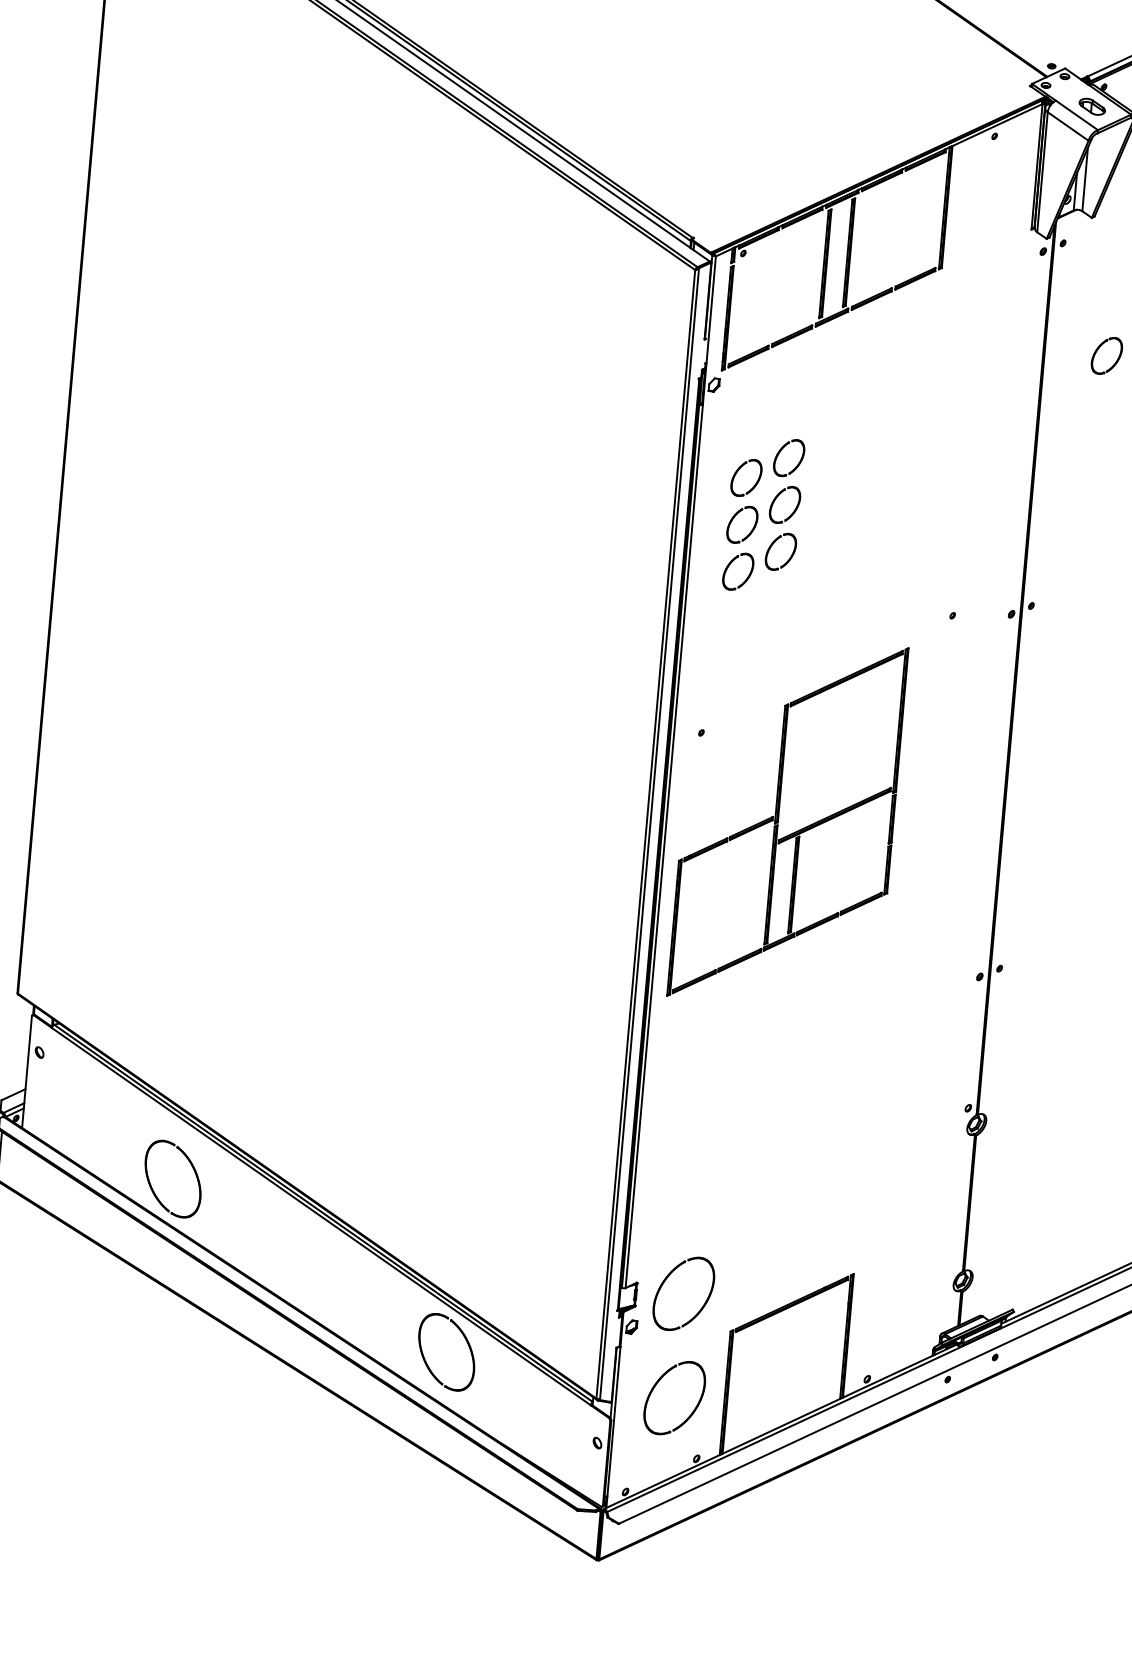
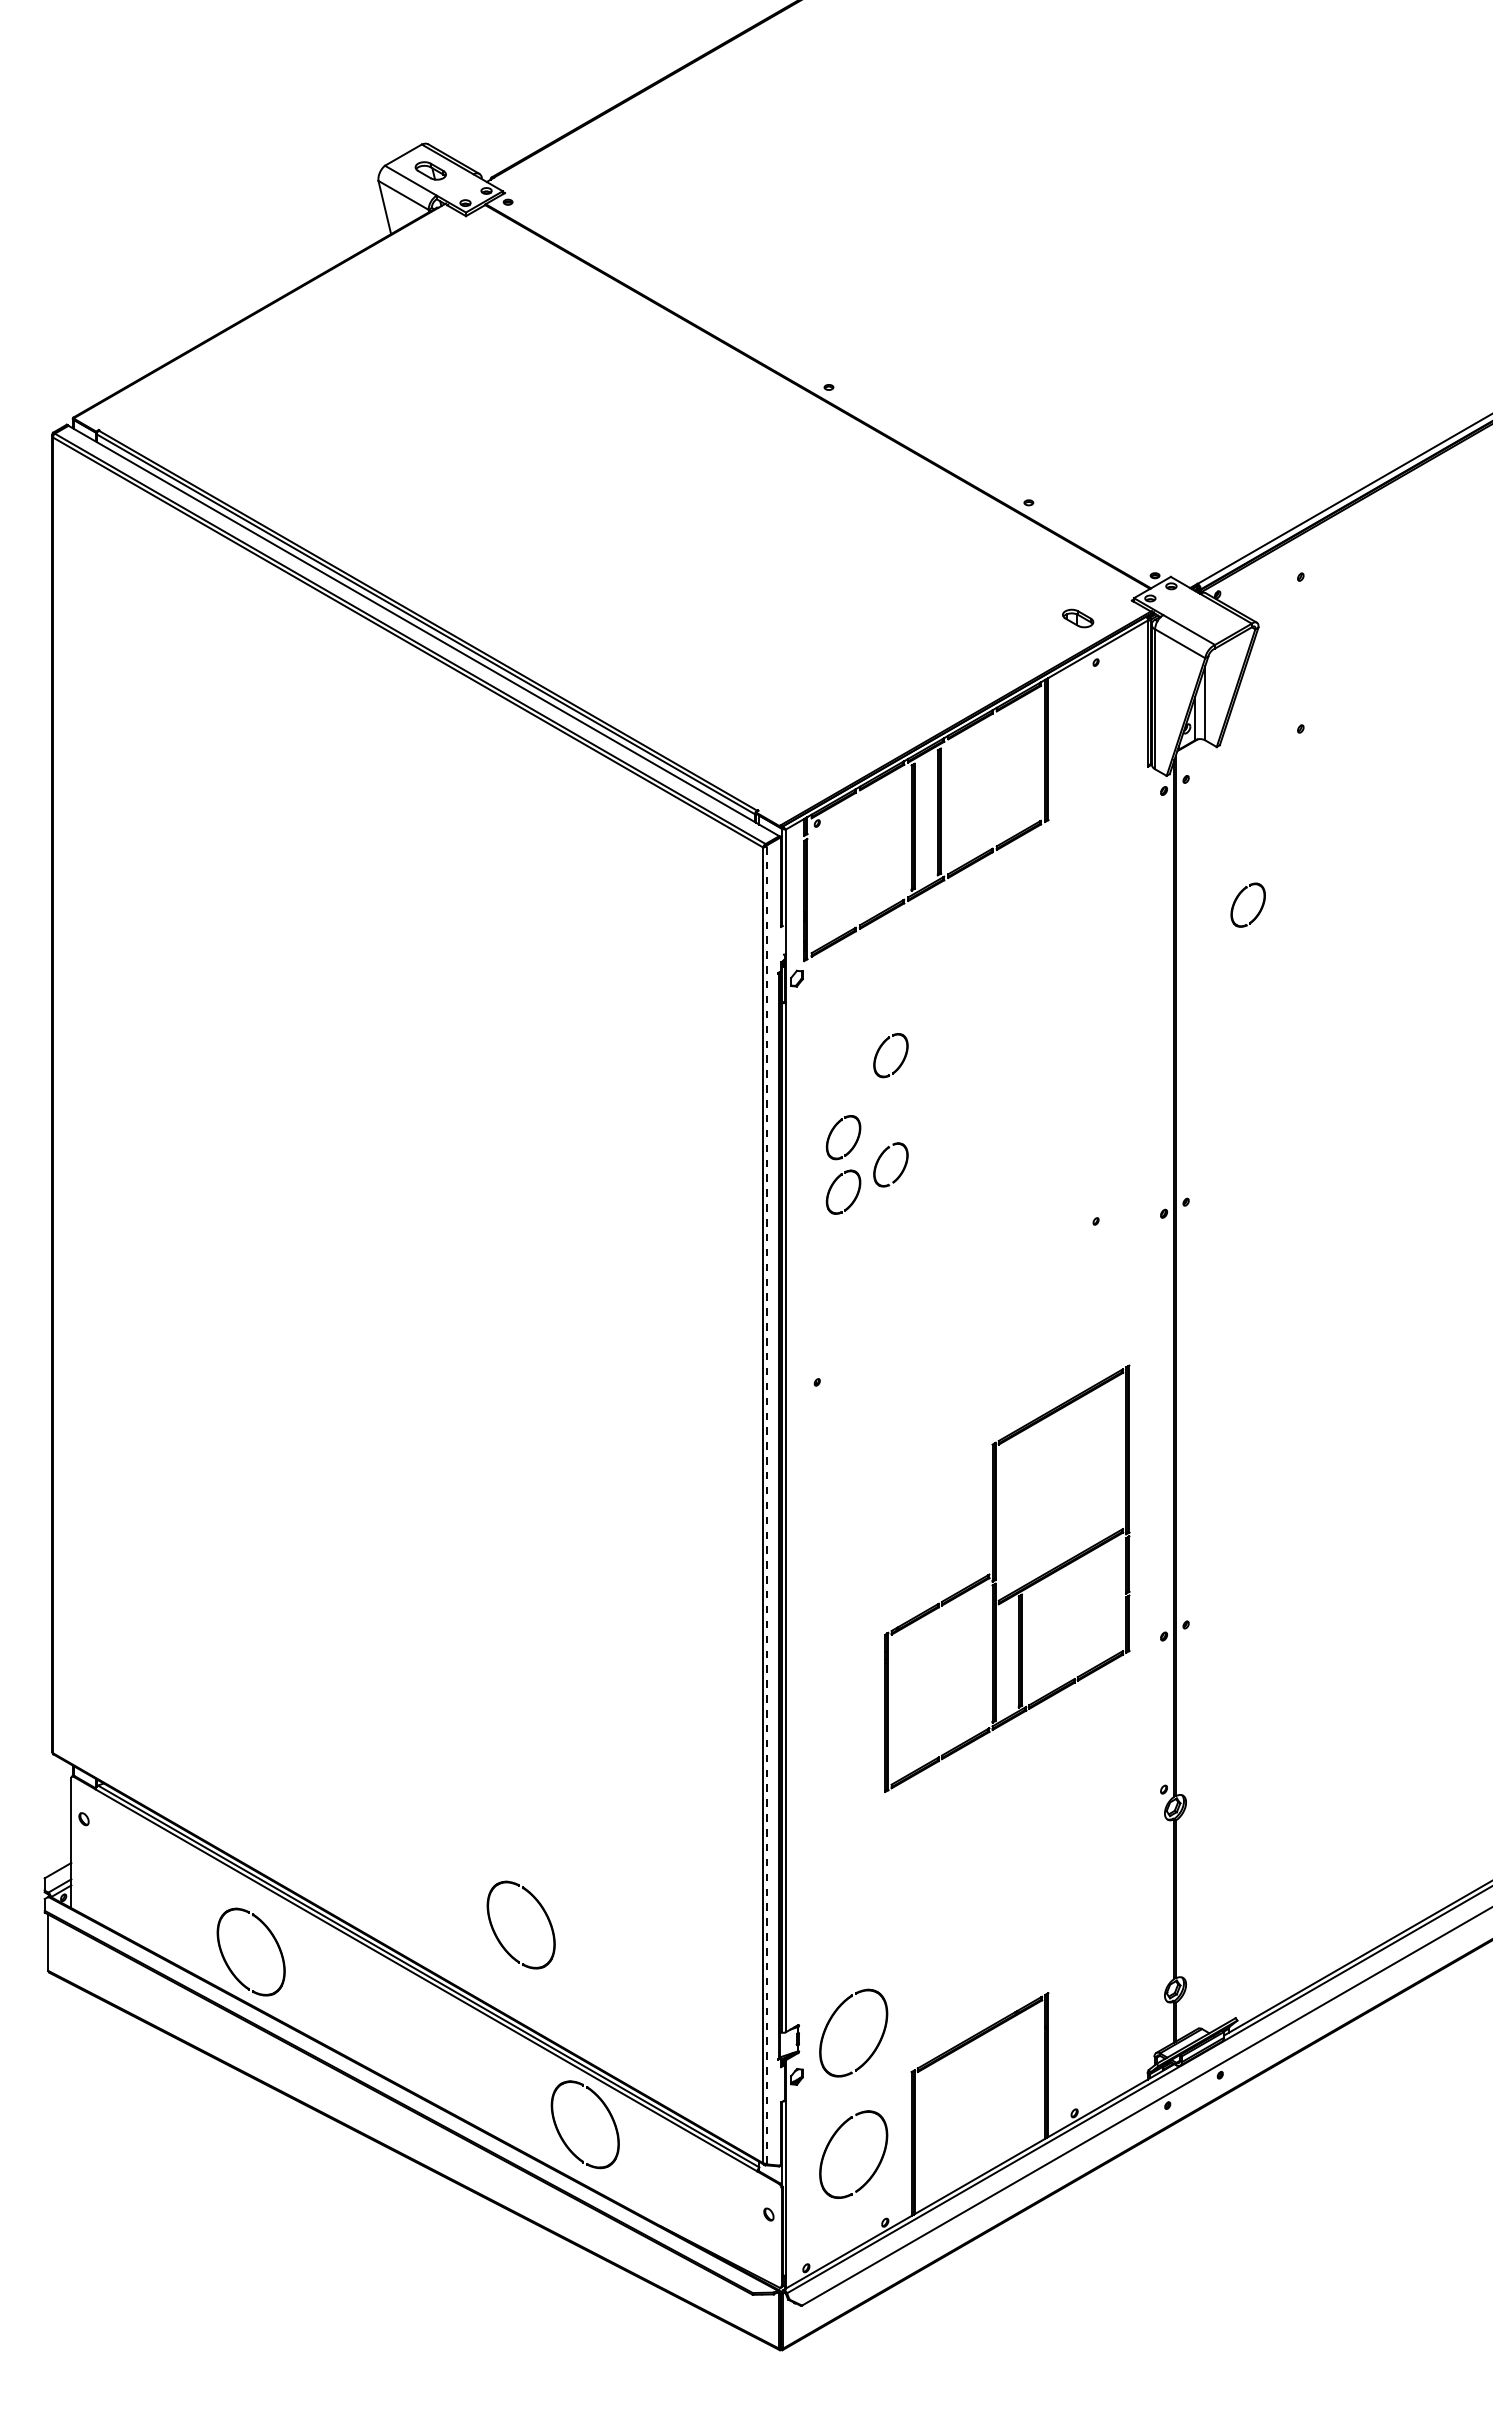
part: (1092, 106) -> (1078, 618), moved
part: (738, 471) -> (833, 1076), removed
part: (777, 497) -> (881, 1102), removed
part: (788, 821) -> (1007, 1578), moved
line: (649, 833) -> (767, 1503), solid -> dashed
part: (385, 1183) -> (497, 1935), added

